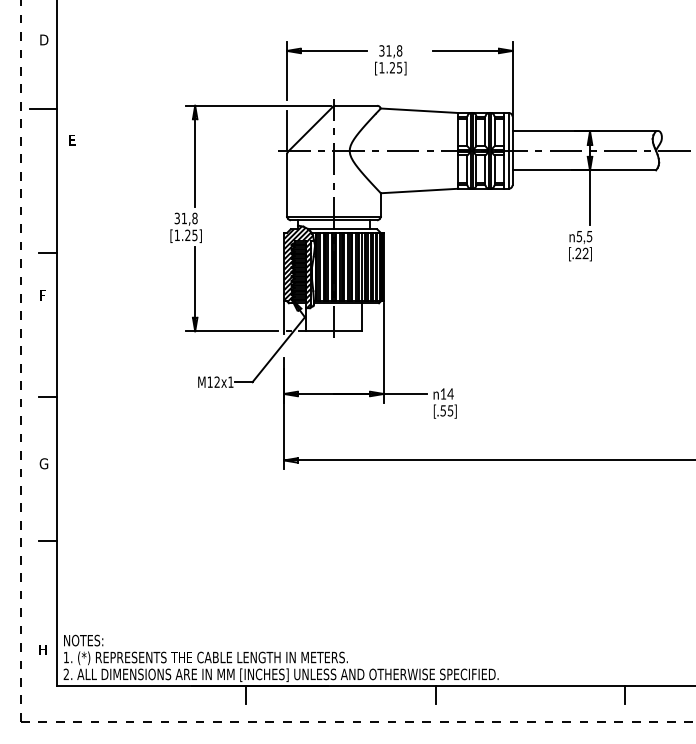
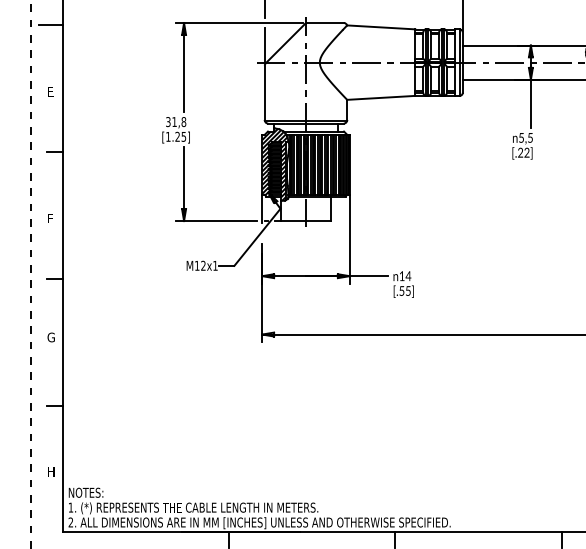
text: (72, 140) -> (50, 92), moved
text: (42, 295) -> (49, 218), moved
text: (42, 649) -> (50, 471), moved

